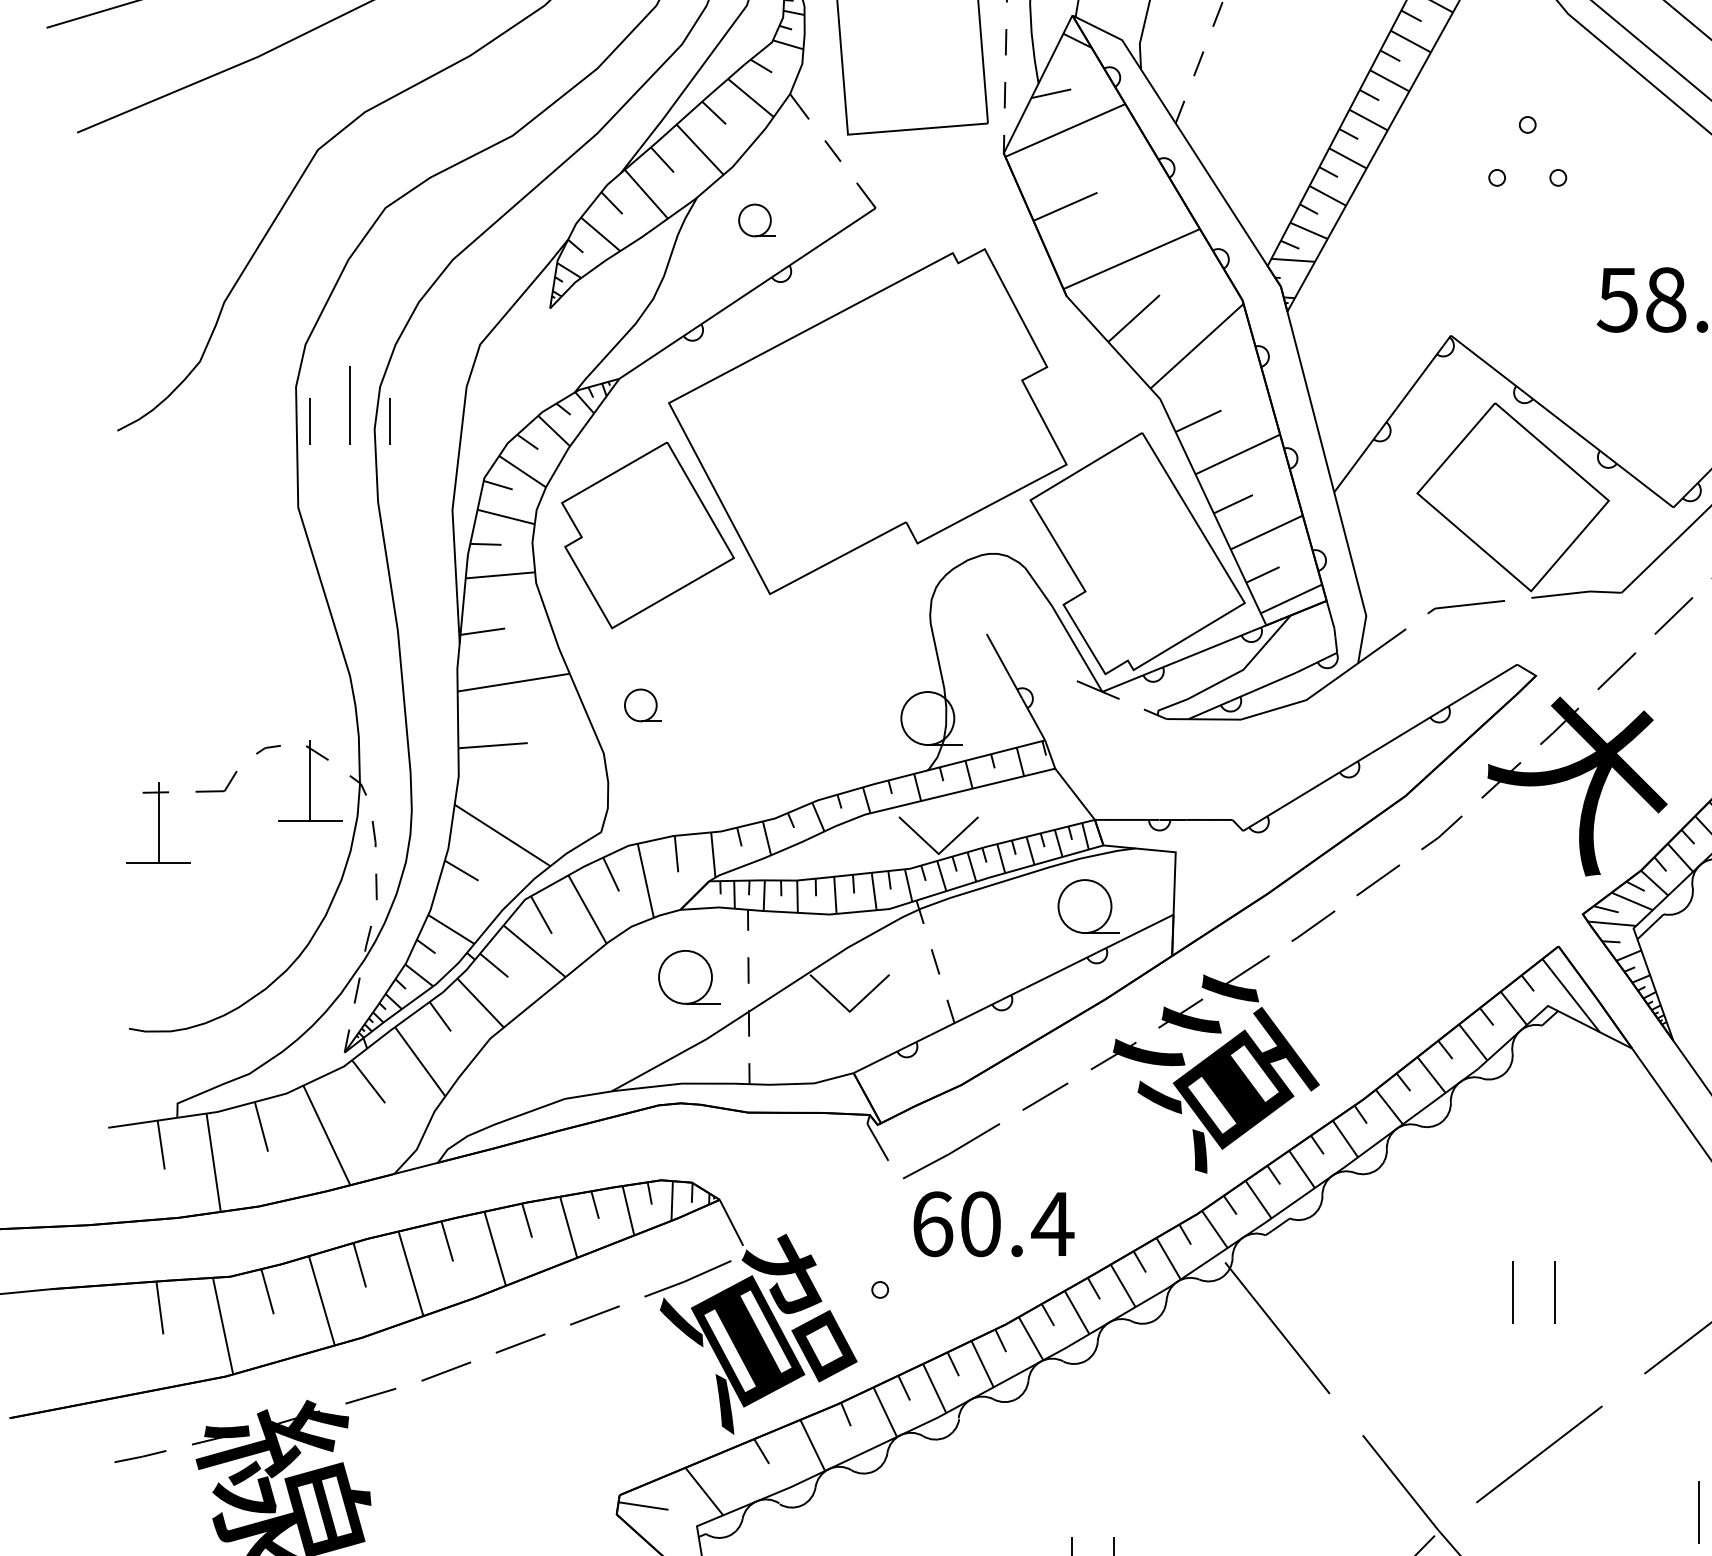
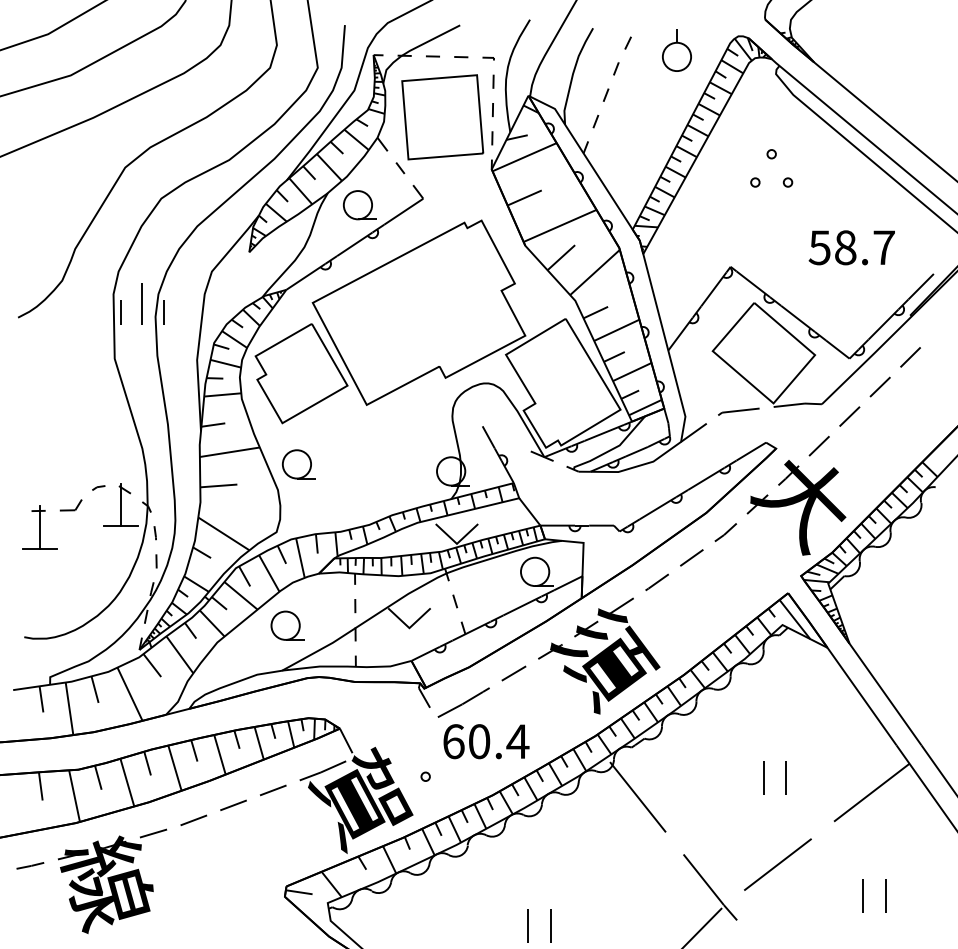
part: (756, 220) -> (359, 205), size x1.67
part: (642, 705) -> (298, 464), size x1.67
part: (688, 976) -> (287, 625), moved

